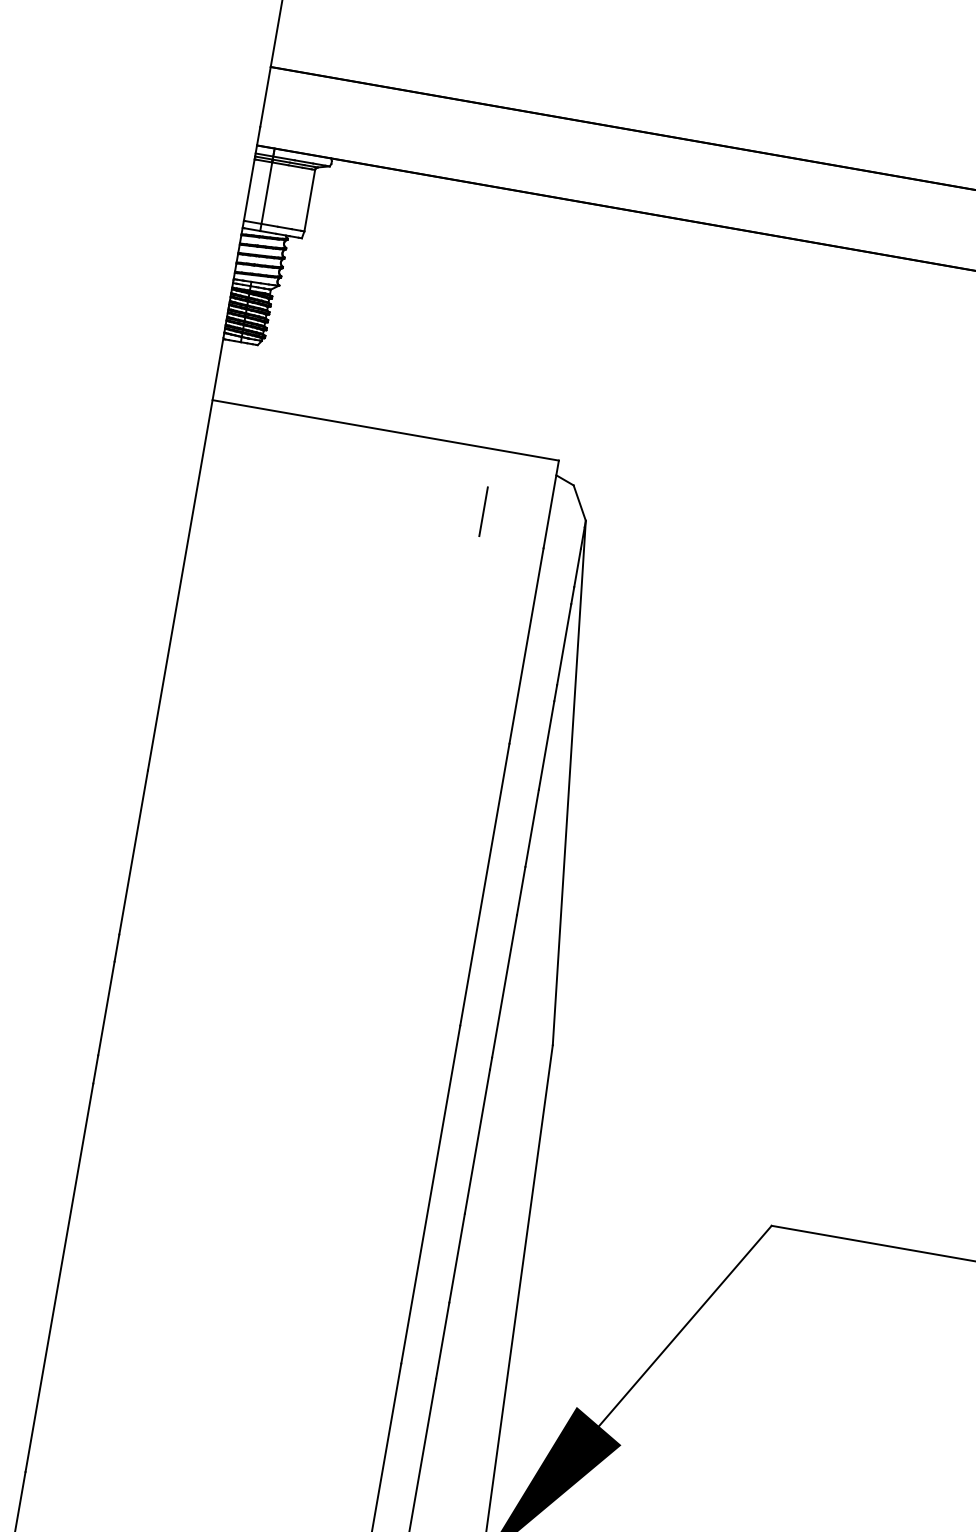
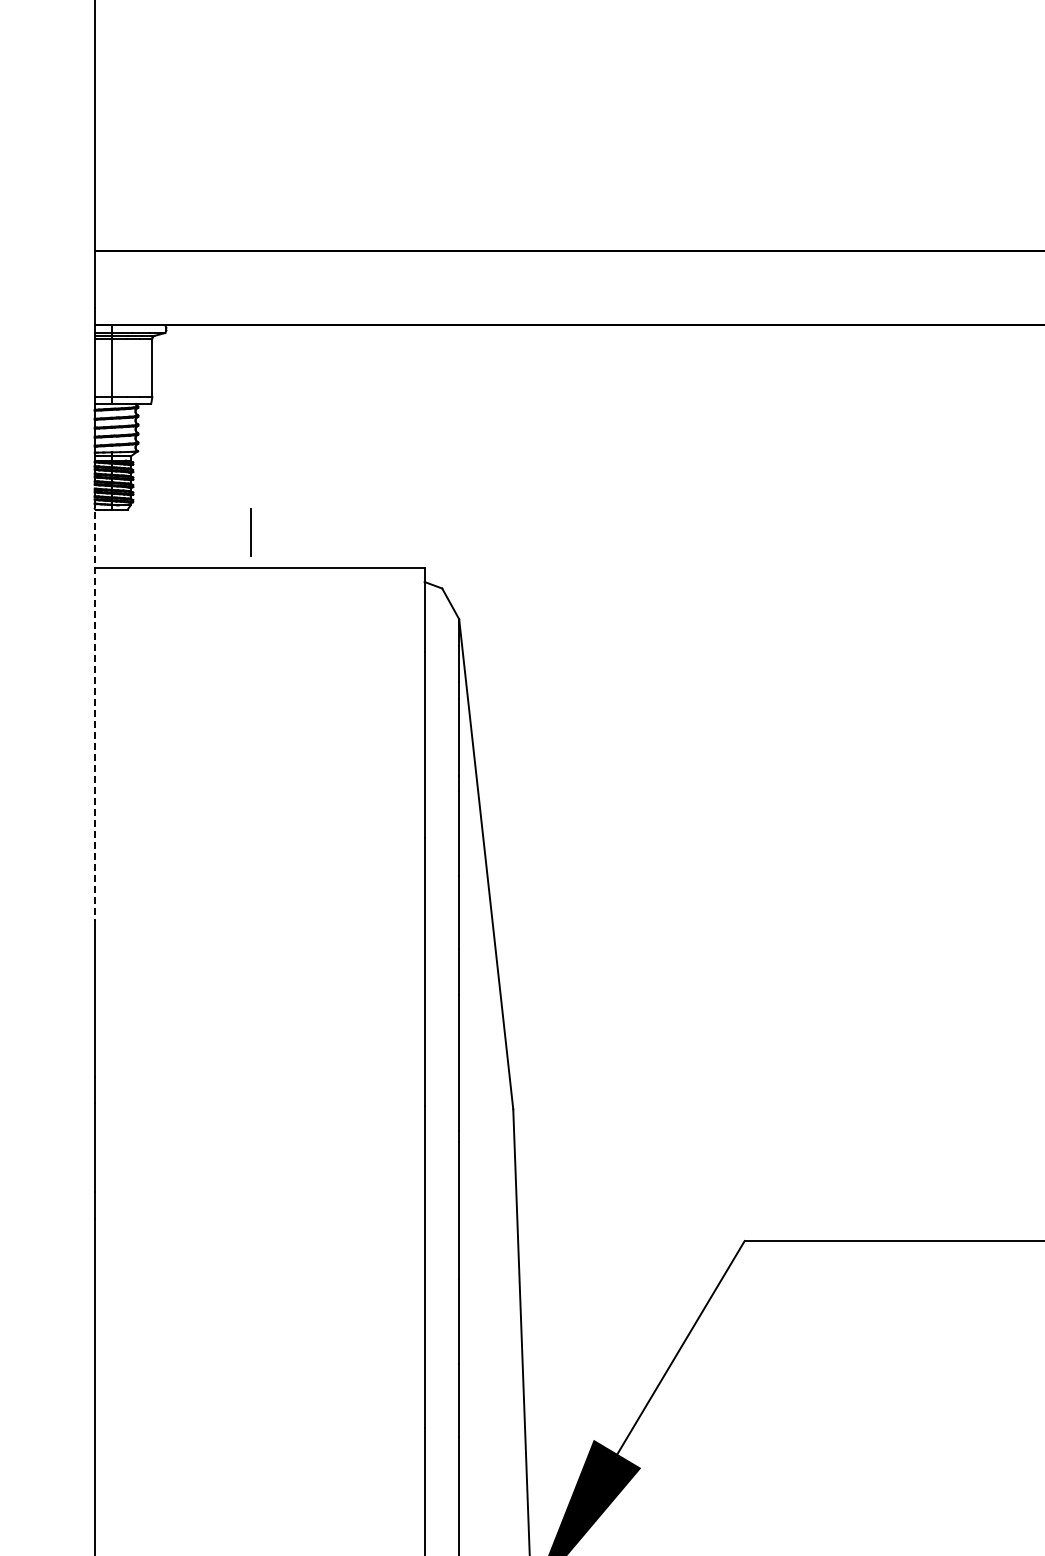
line: (482, 511) -> (250, 532), moved
line: (188, 539) -> (94, 700), solid -> dashed

